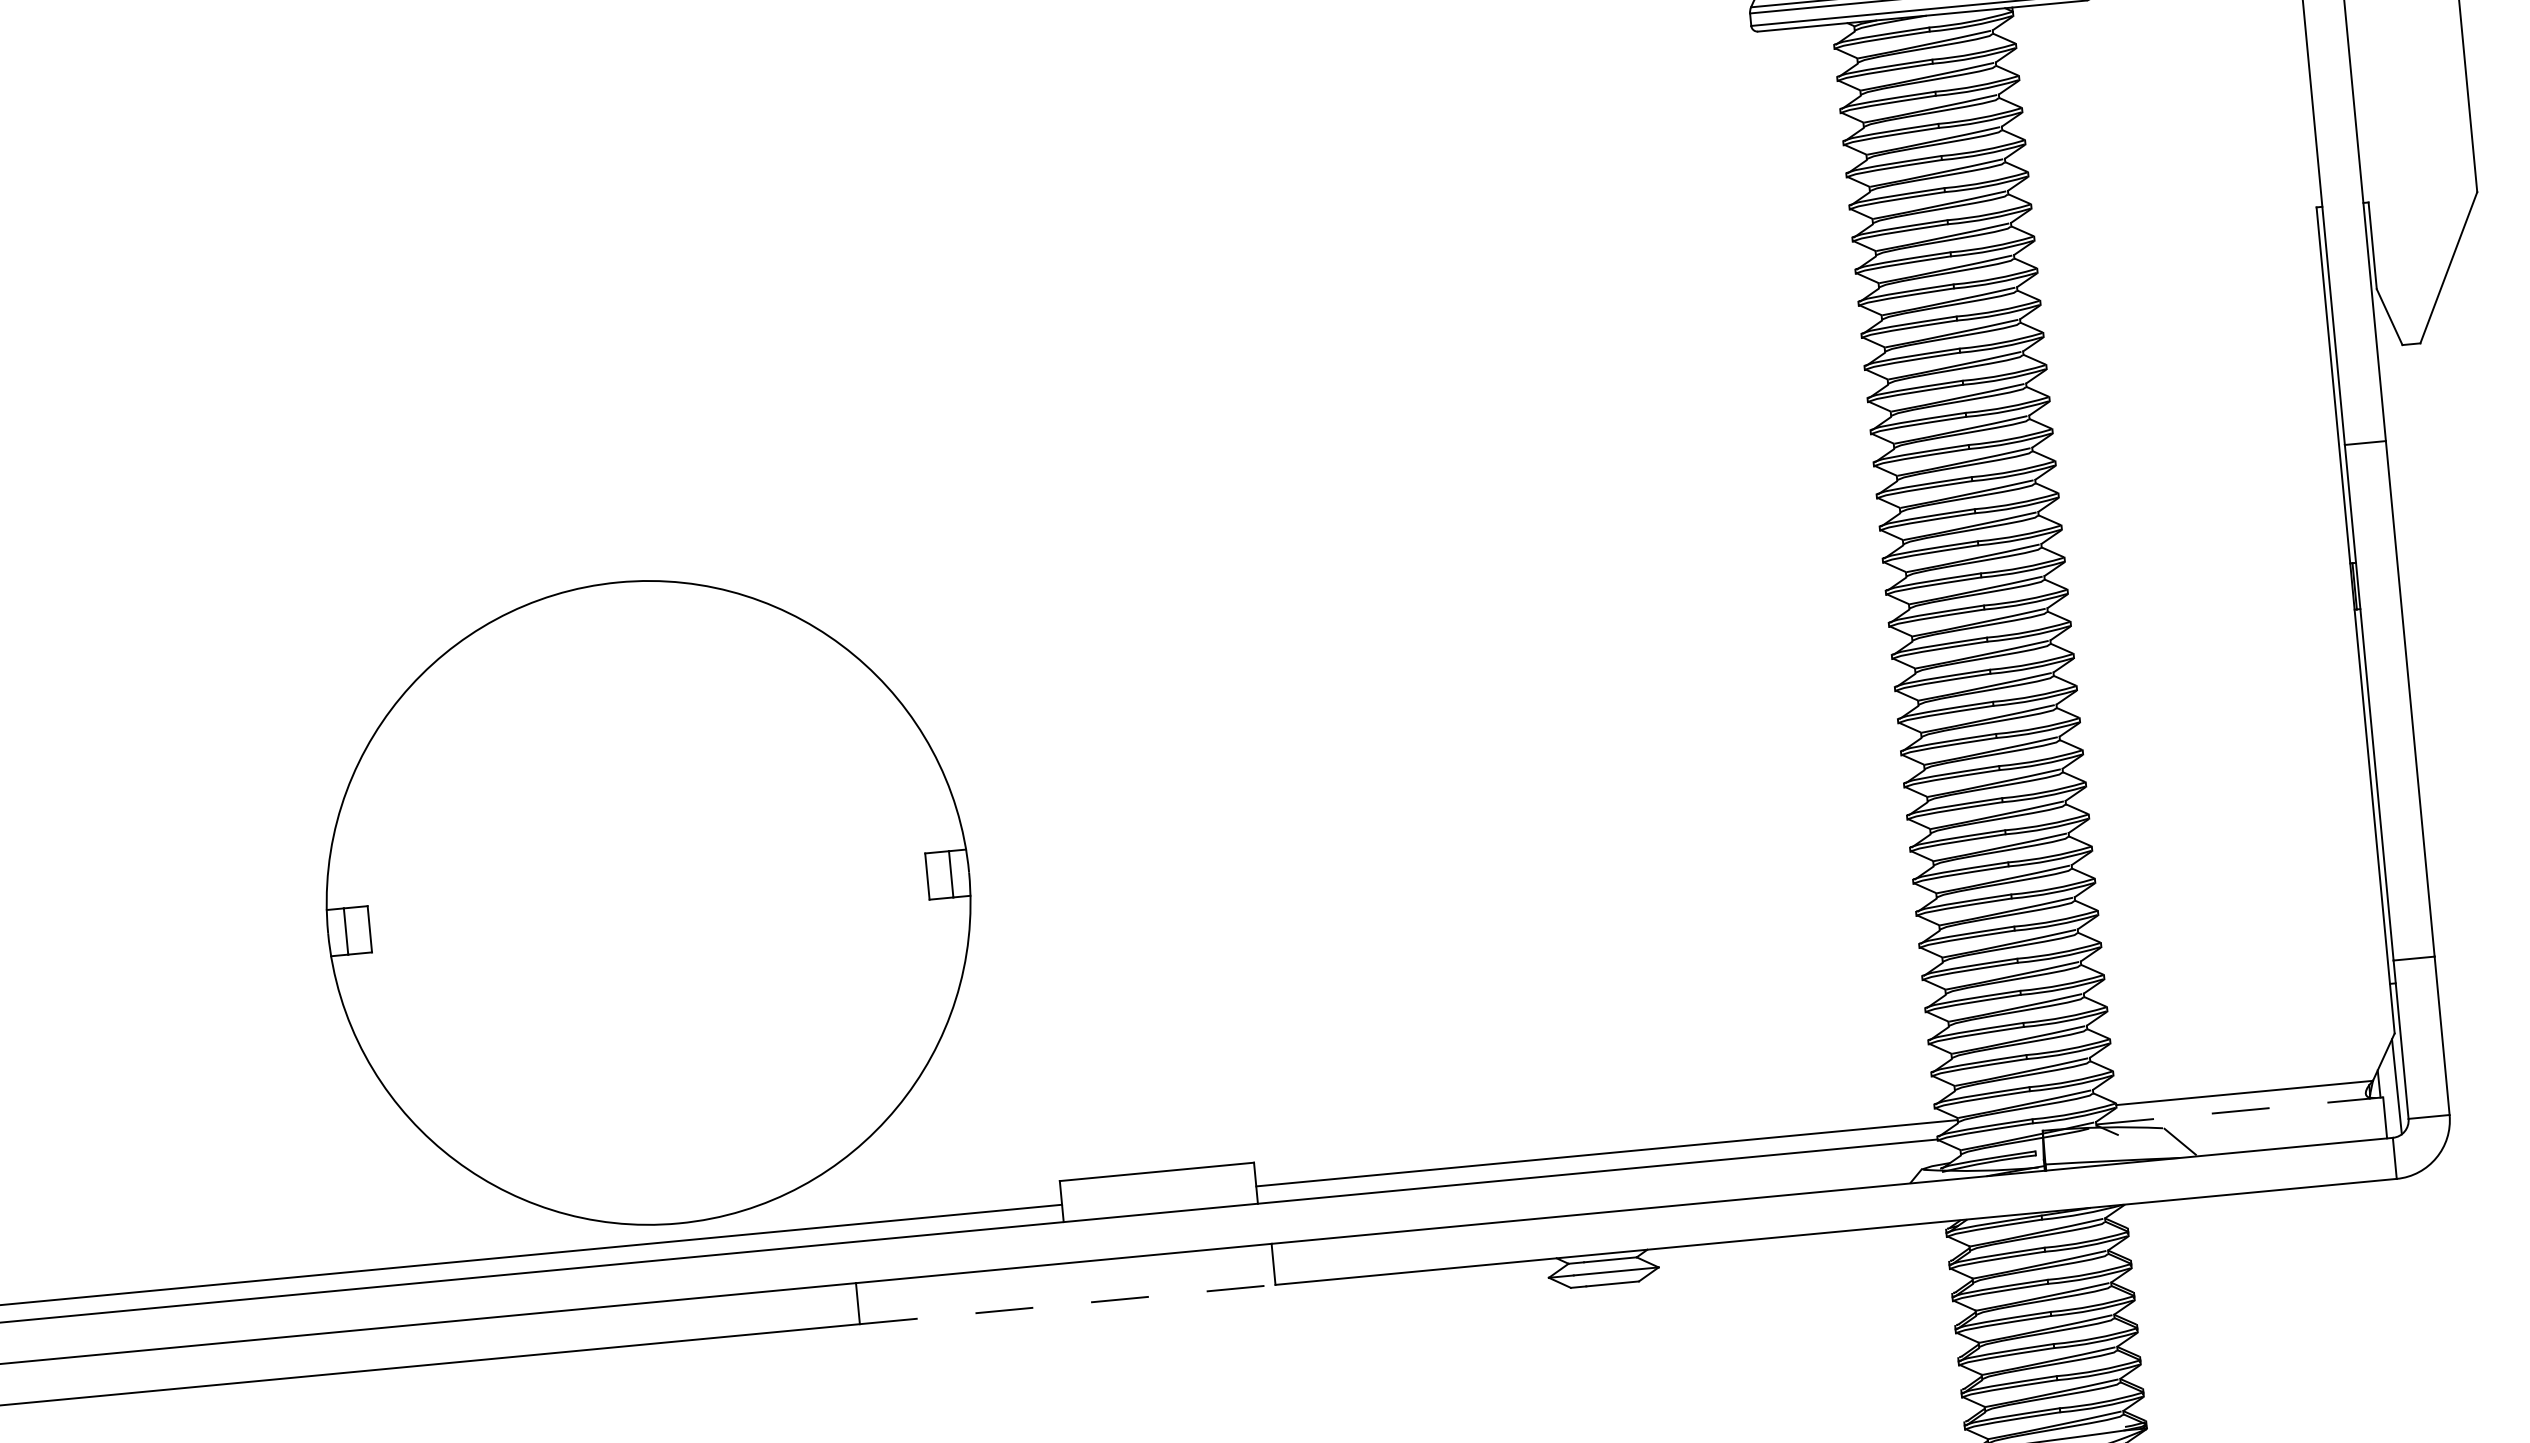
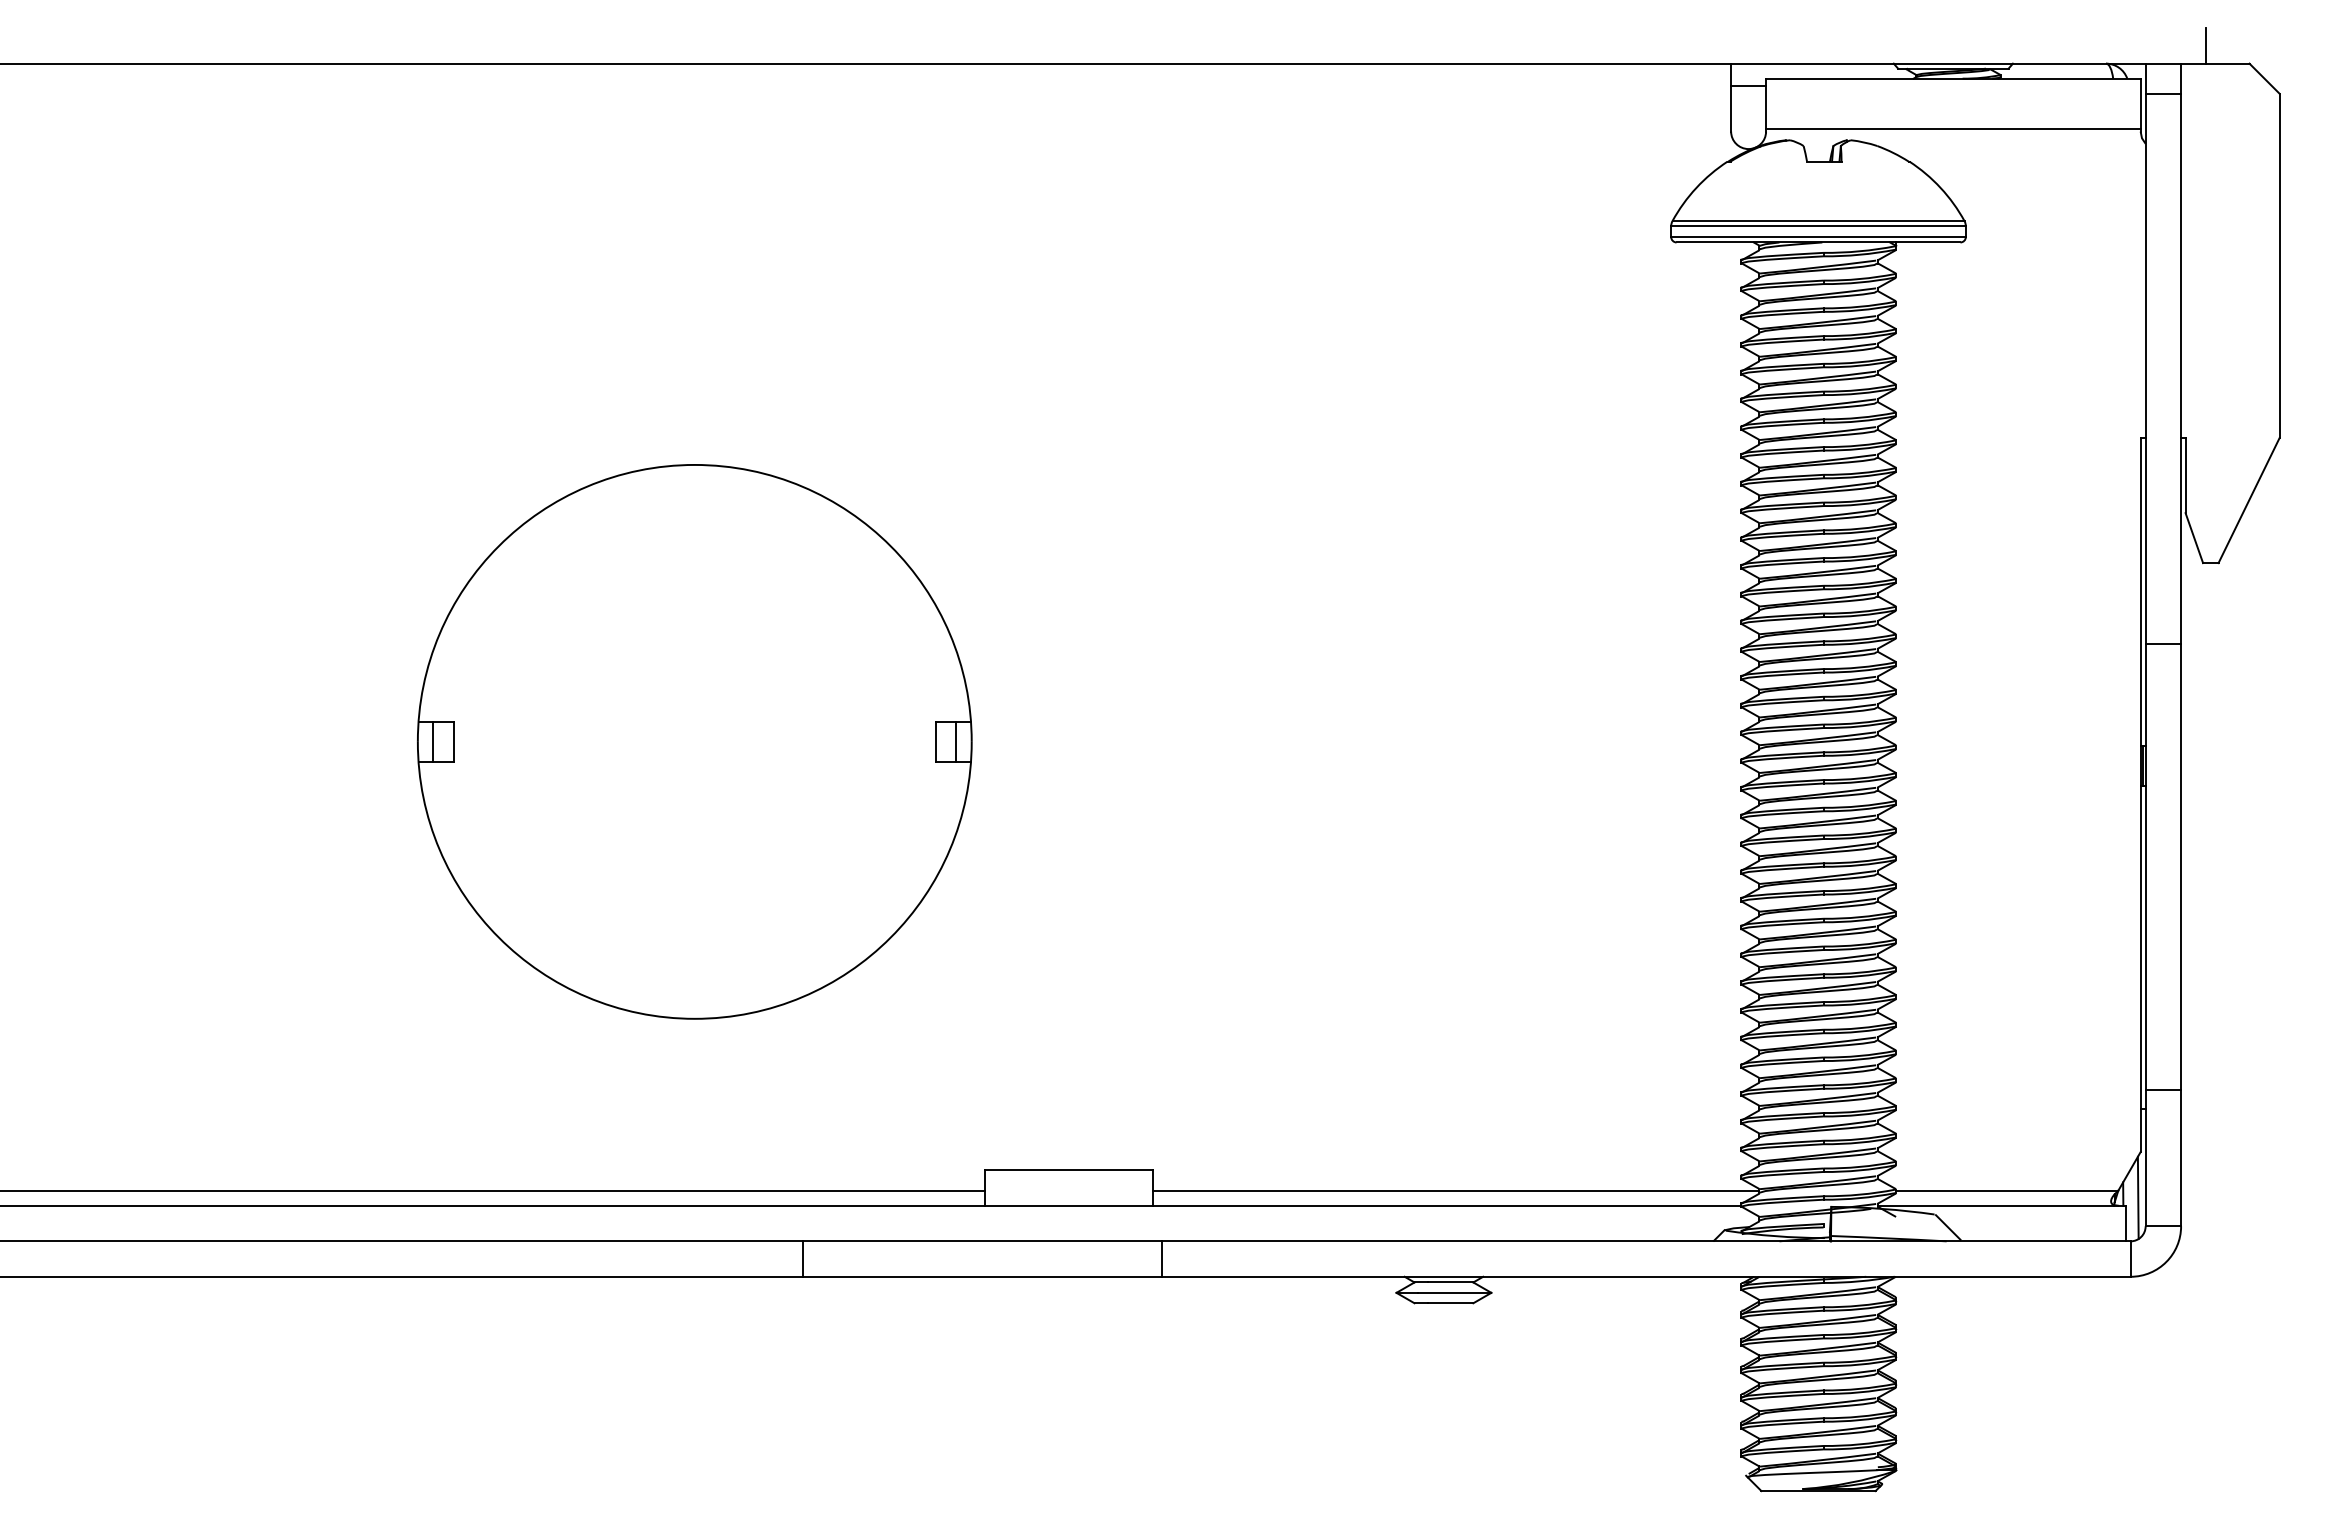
part: (648, 902) -> (694, 741), moved
line: (2240, 1110) -> (2002, 1205), dashed -> solid
line: (1068, 1304) -> (982, 1276), dashed -> solid

